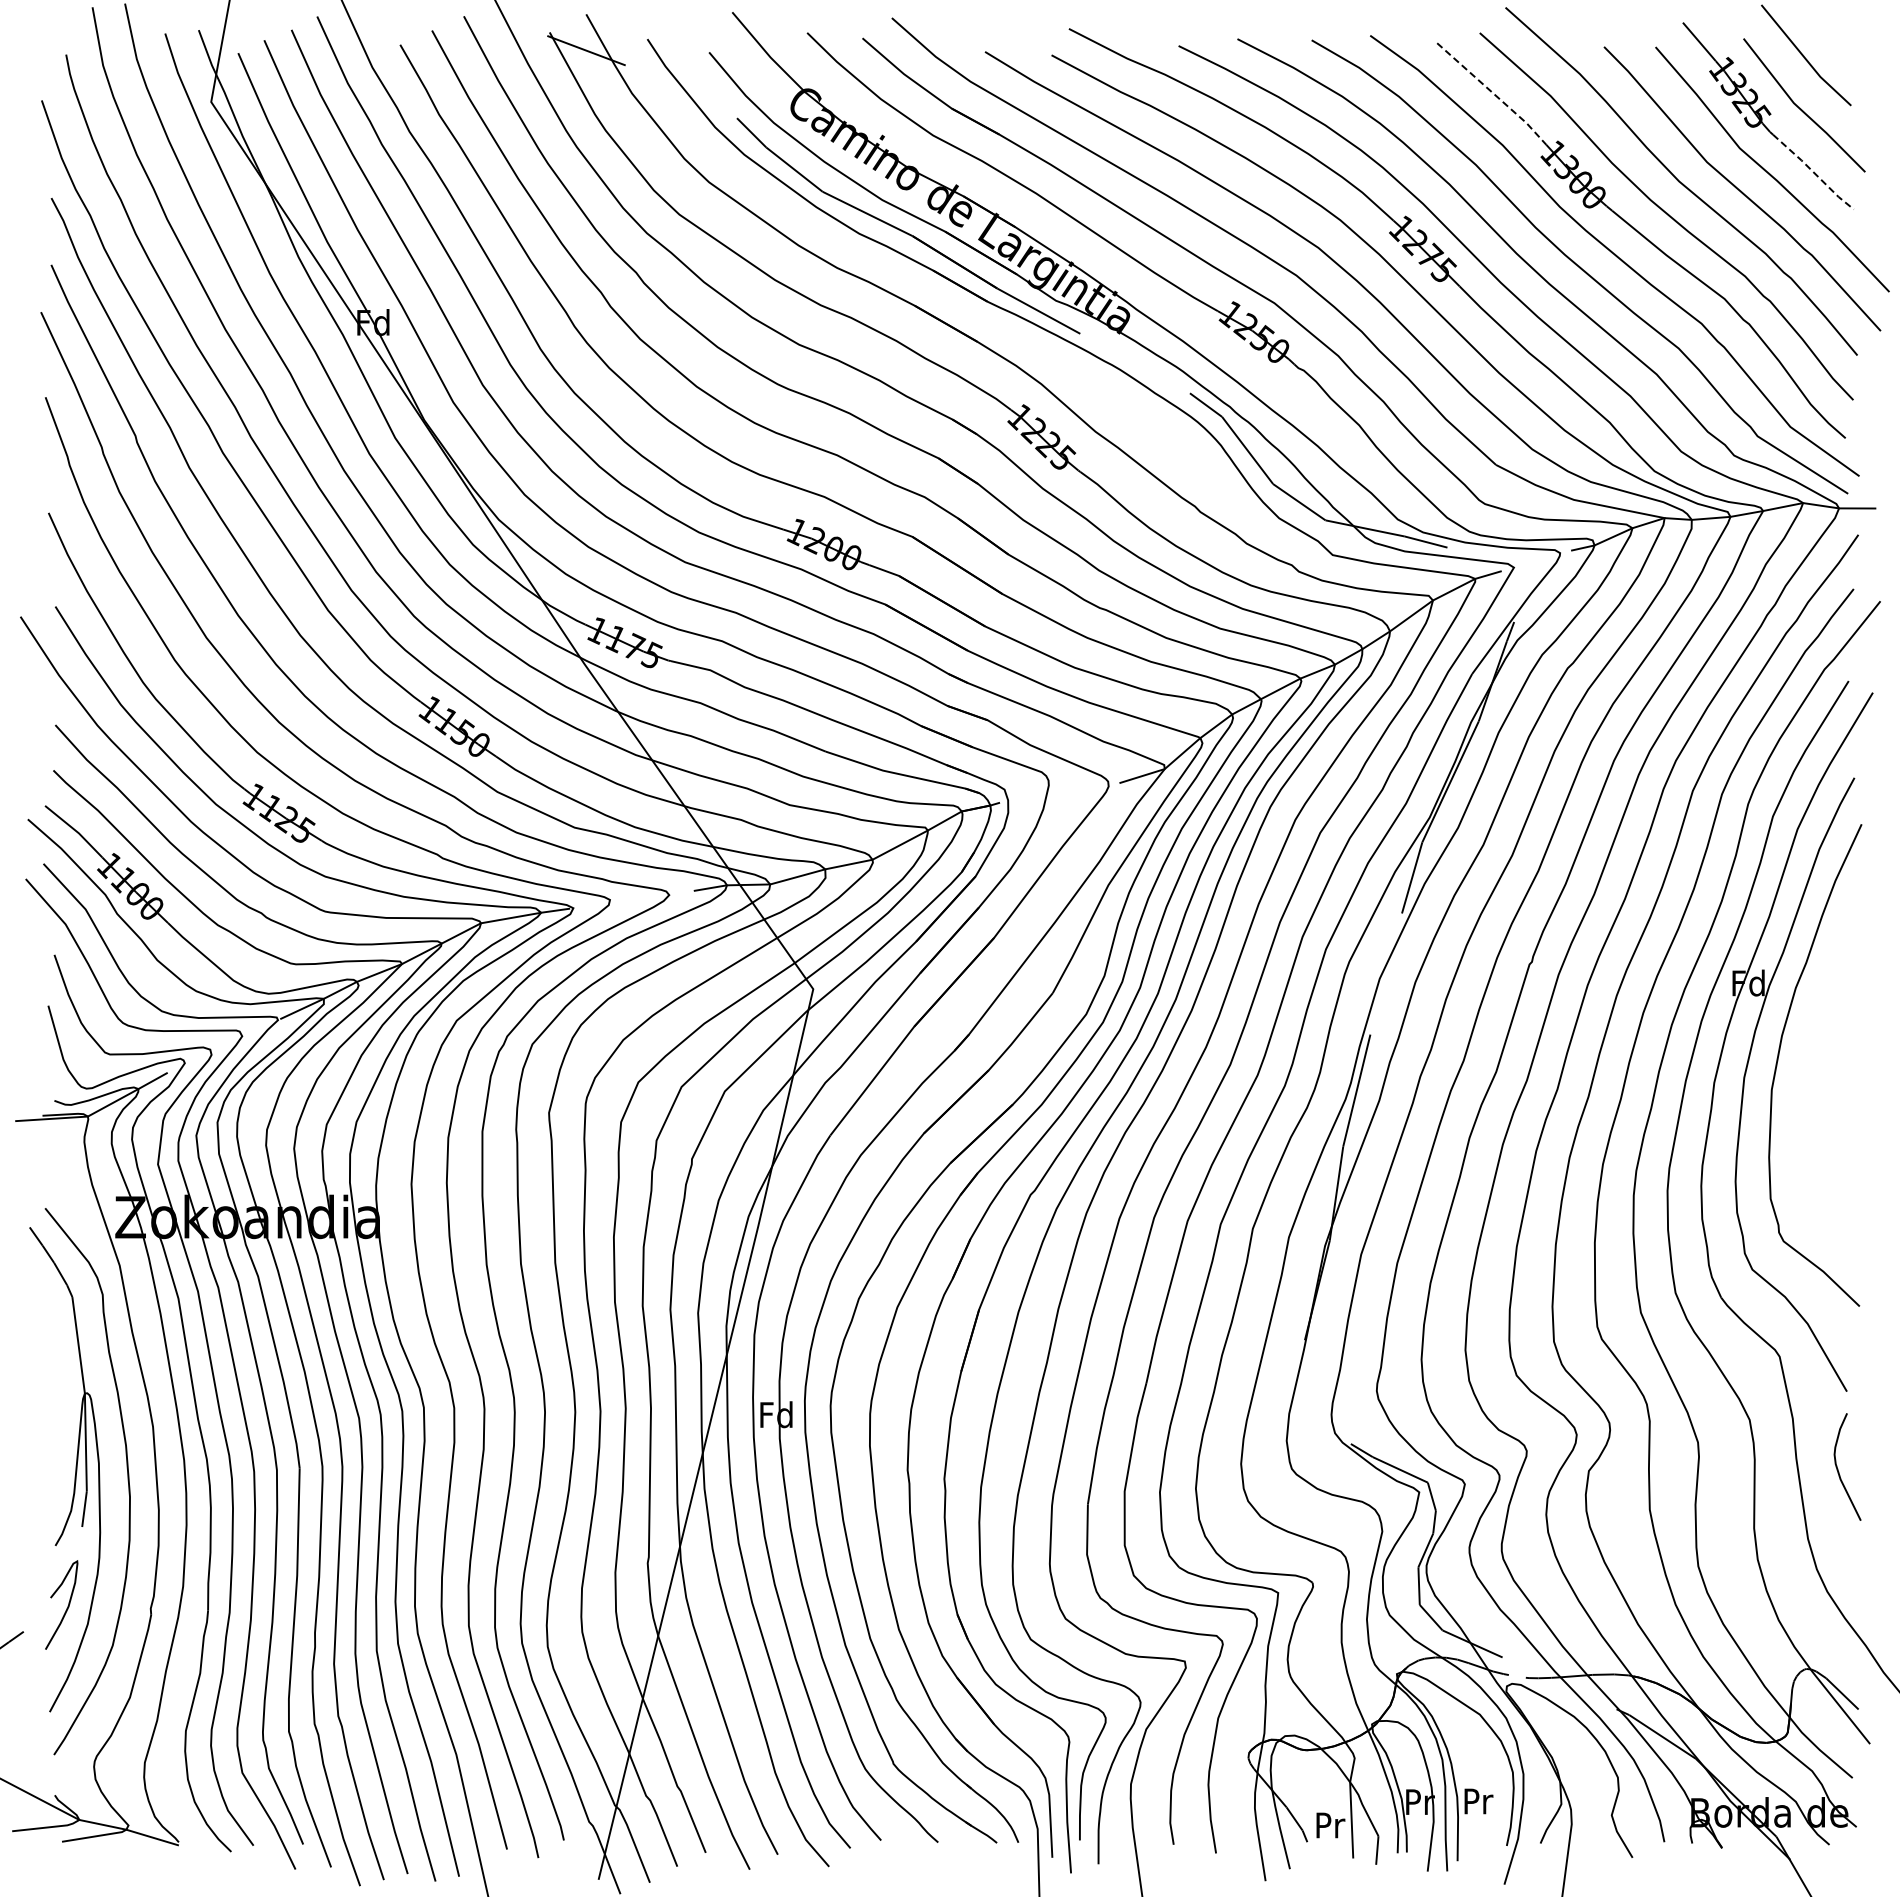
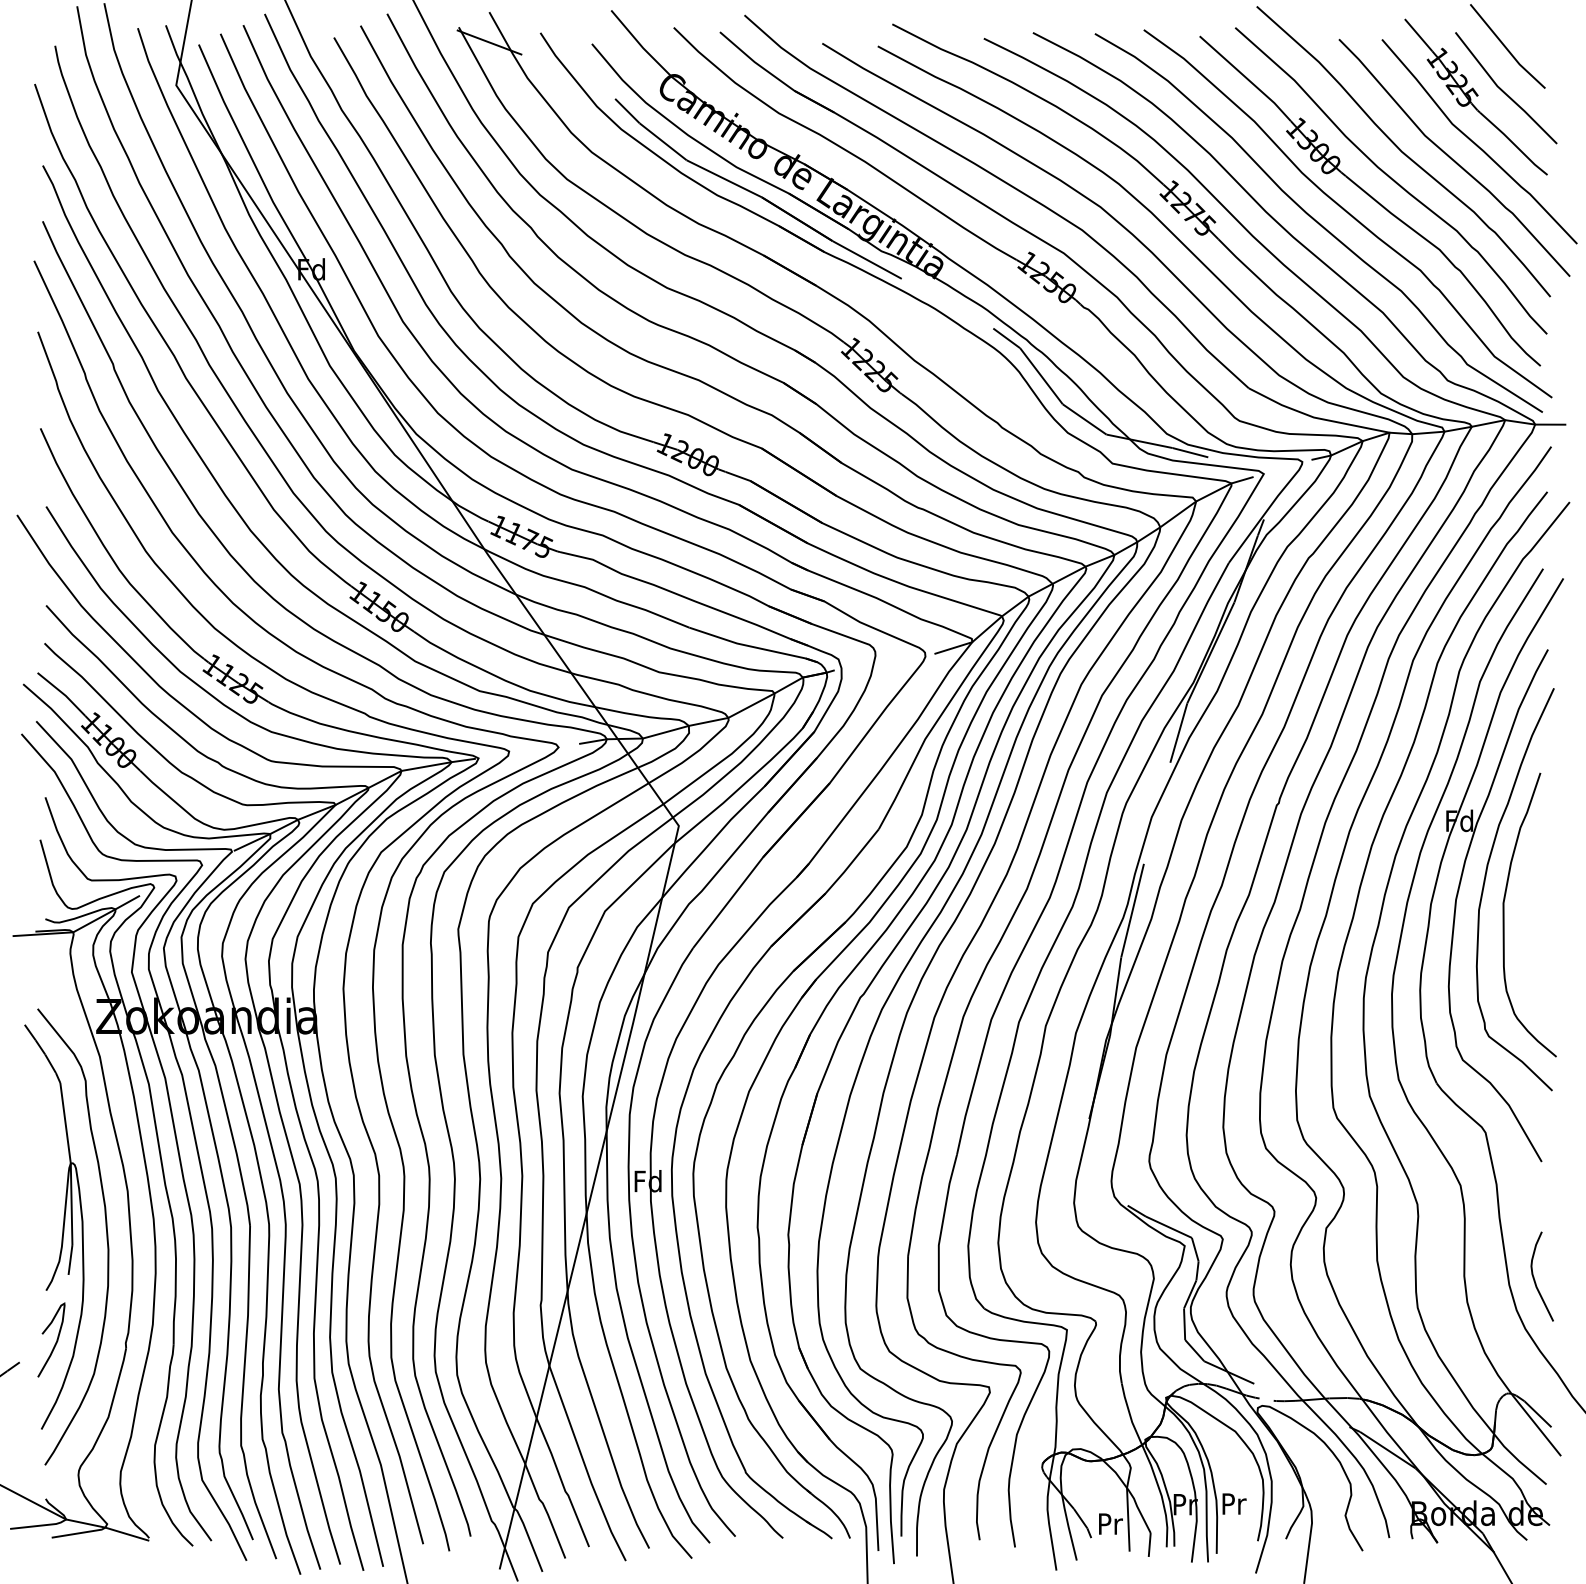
line: (1493, 93) -> (1246, 78), dashed -> solid
line: (1813, 172) -> (1513, 144), dashed -> solid
curve: (1802, 1095) -> (1504, 914), added
curve: (1838, 1468) -> (1534, 1277), moved

